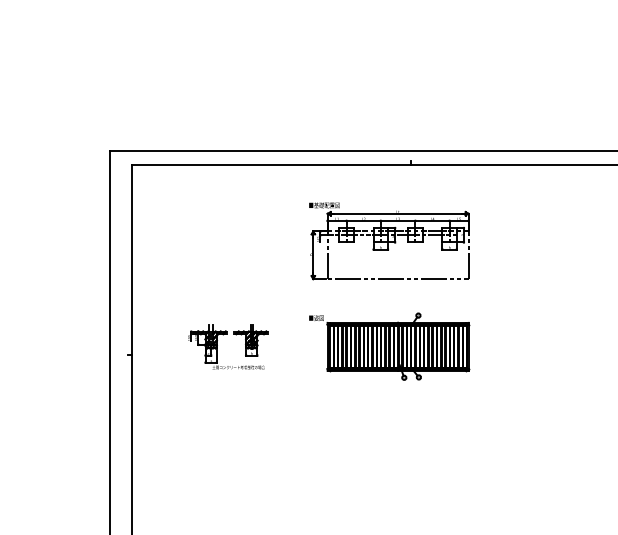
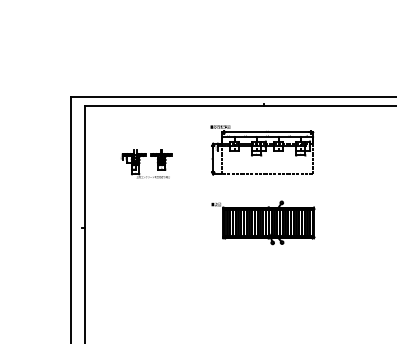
part: (389, 241) -> (262, 150), moved
part: (228, 346) -> (146, 163), moved
part: (389, 346) -> (263, 222), moved

